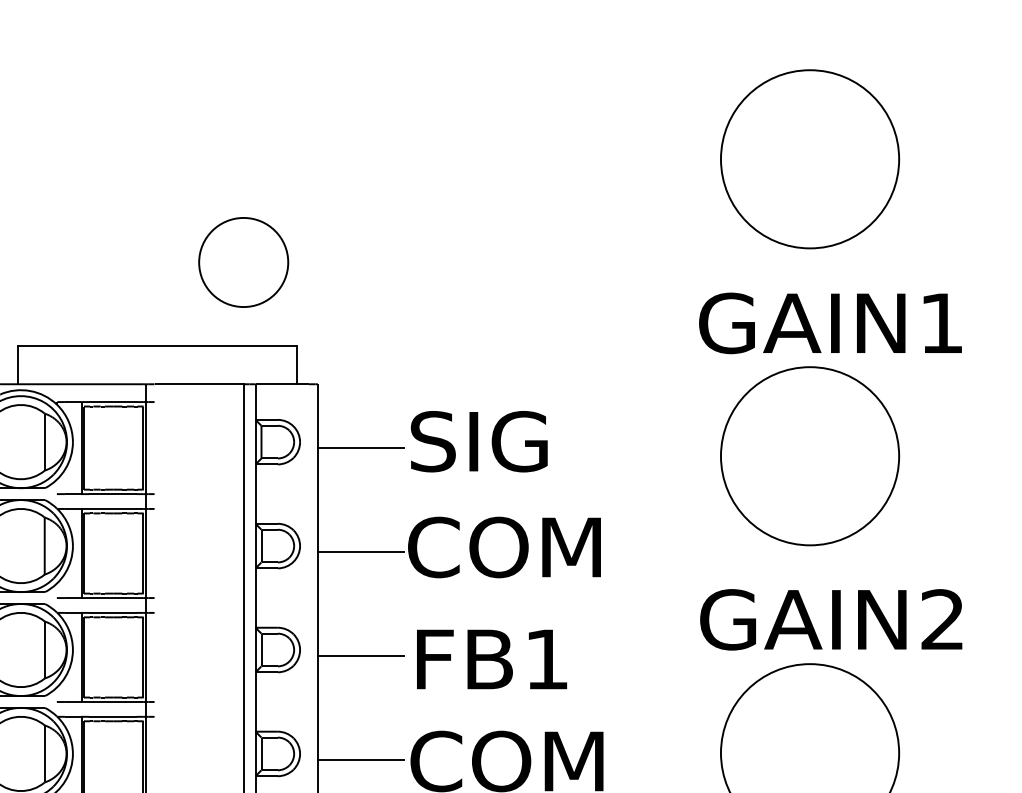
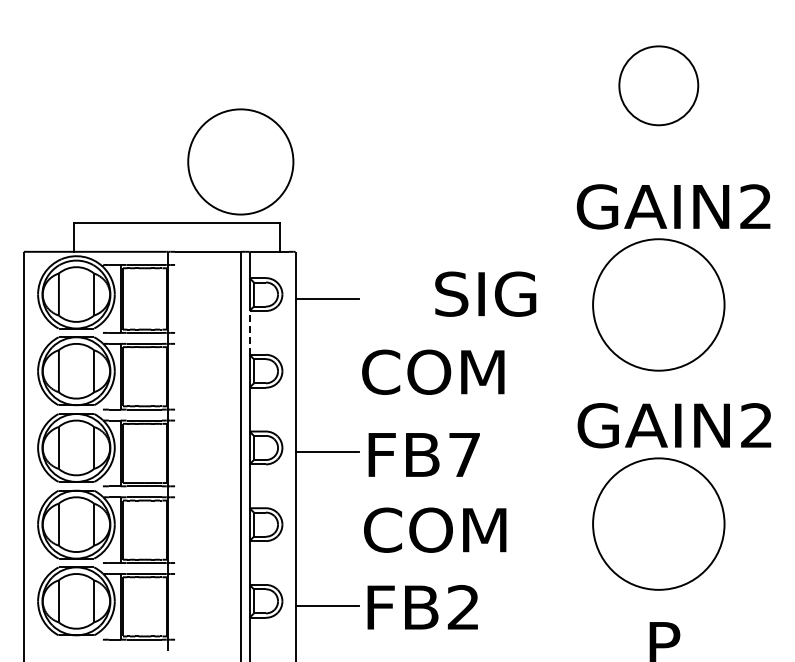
circle: (809, 158) -> (658, 85), size x0.6
circle: (243, 261) -> (240, 161), size x1.6
text: (941, 322) -> (755, 206), GAIN1 -> GAIN2
text: (479, 440) -> (485, 293), moved
line: (255, 493) -> (249, 332), solid -> dashed
line: (361, 551) -> (327, 375), removed
text: (546, 658) -> (464, 454), FB1 -> FB7
line: (361, 760) -> (327, 529), removed

